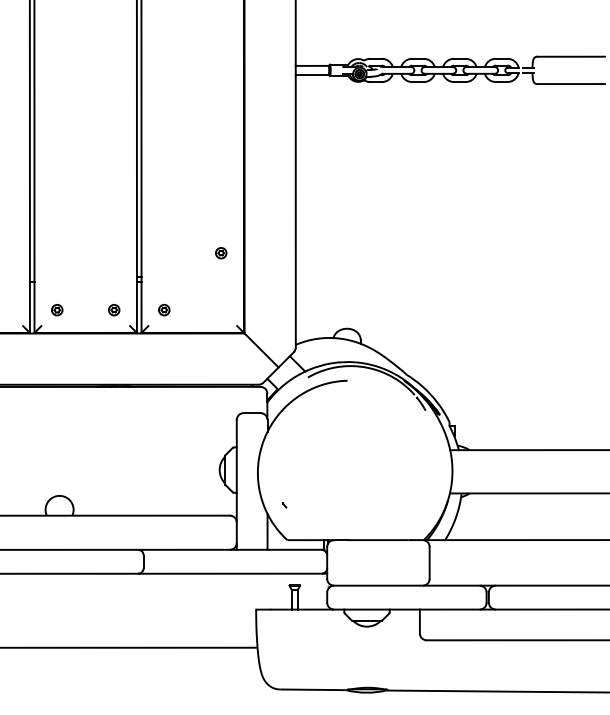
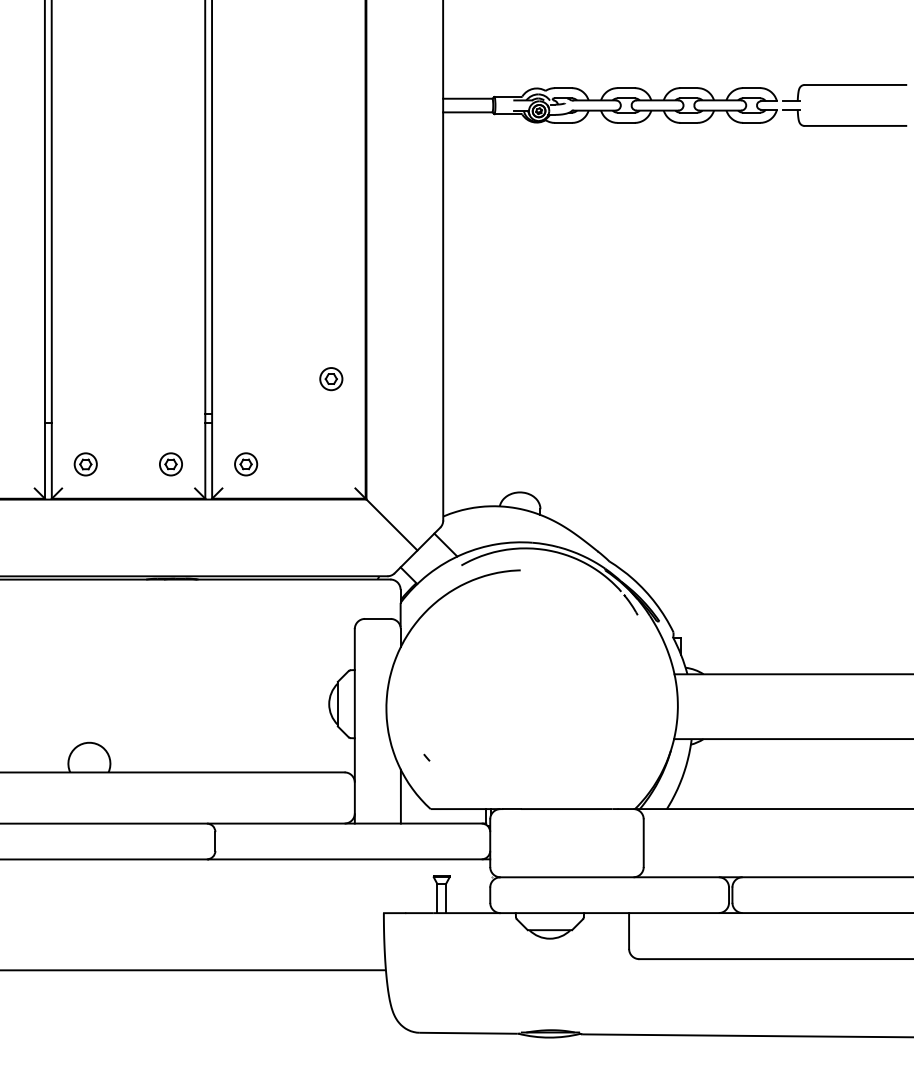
part: (221, 253) -> (331, 379), size x1.4
part: (57, 310) -> (86, 465), size x1.4
part: (114, 310) -> (171, 465), size x1.4
part: (164, 310) -> (246, 465), size x1.4

